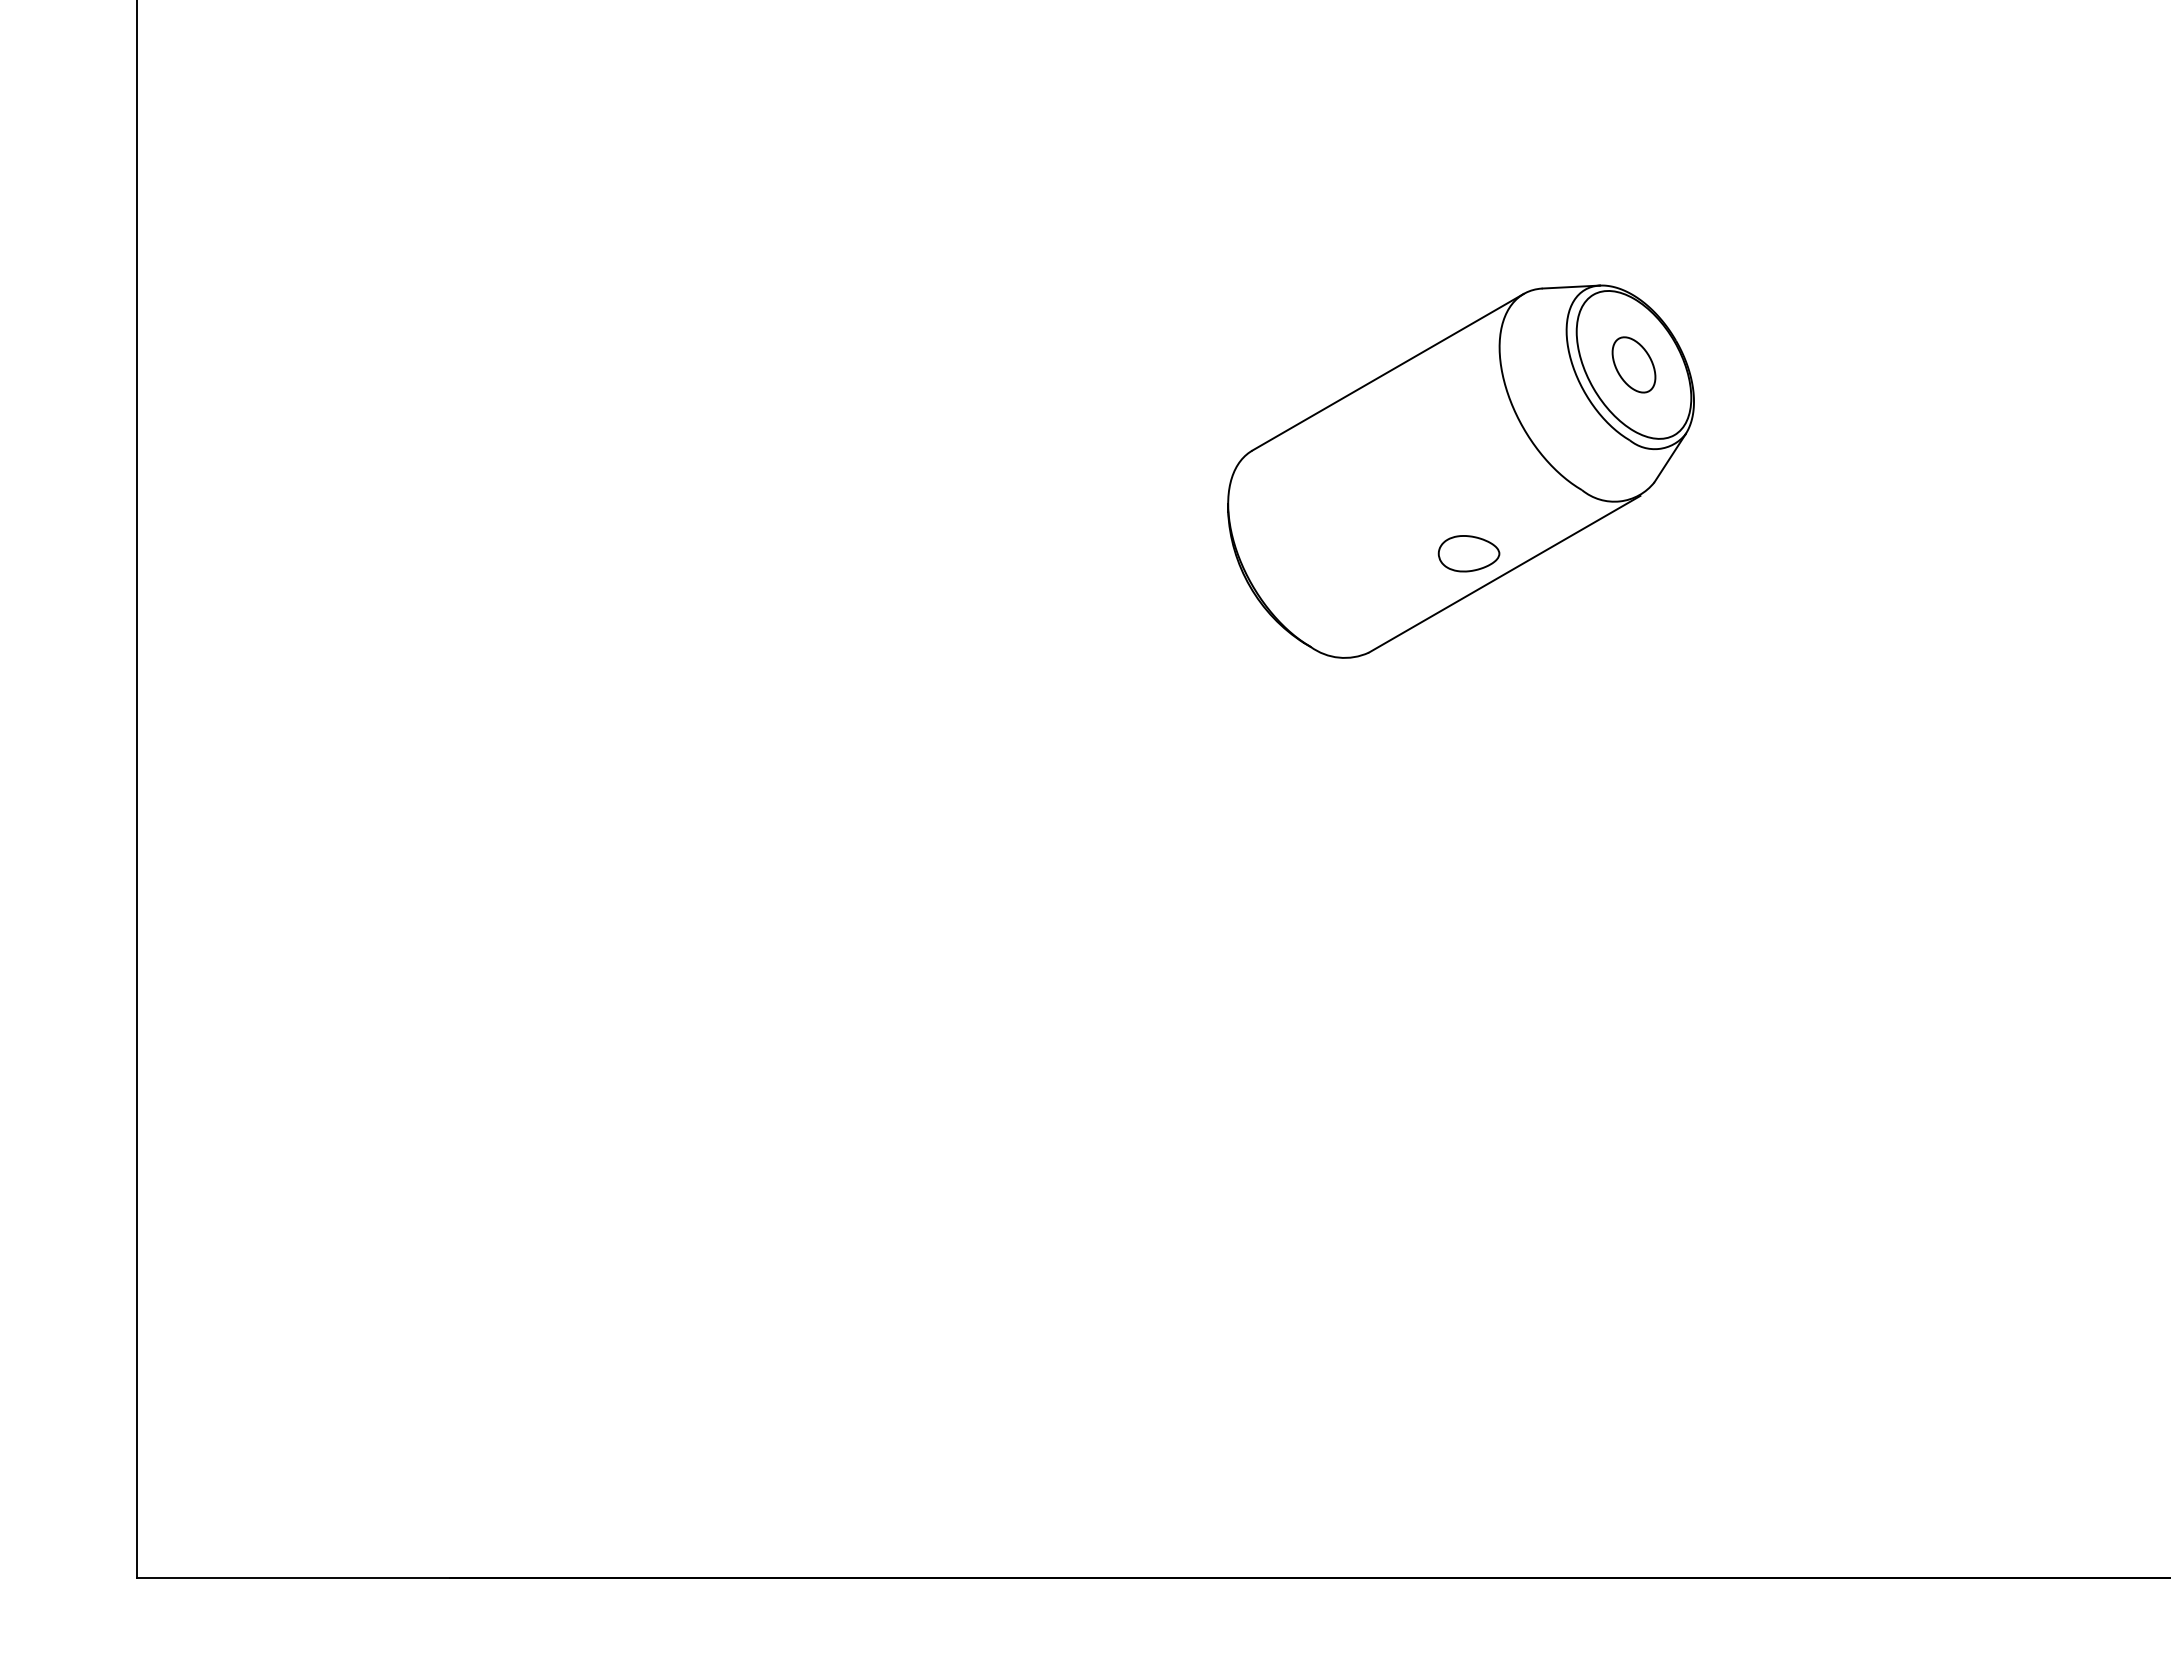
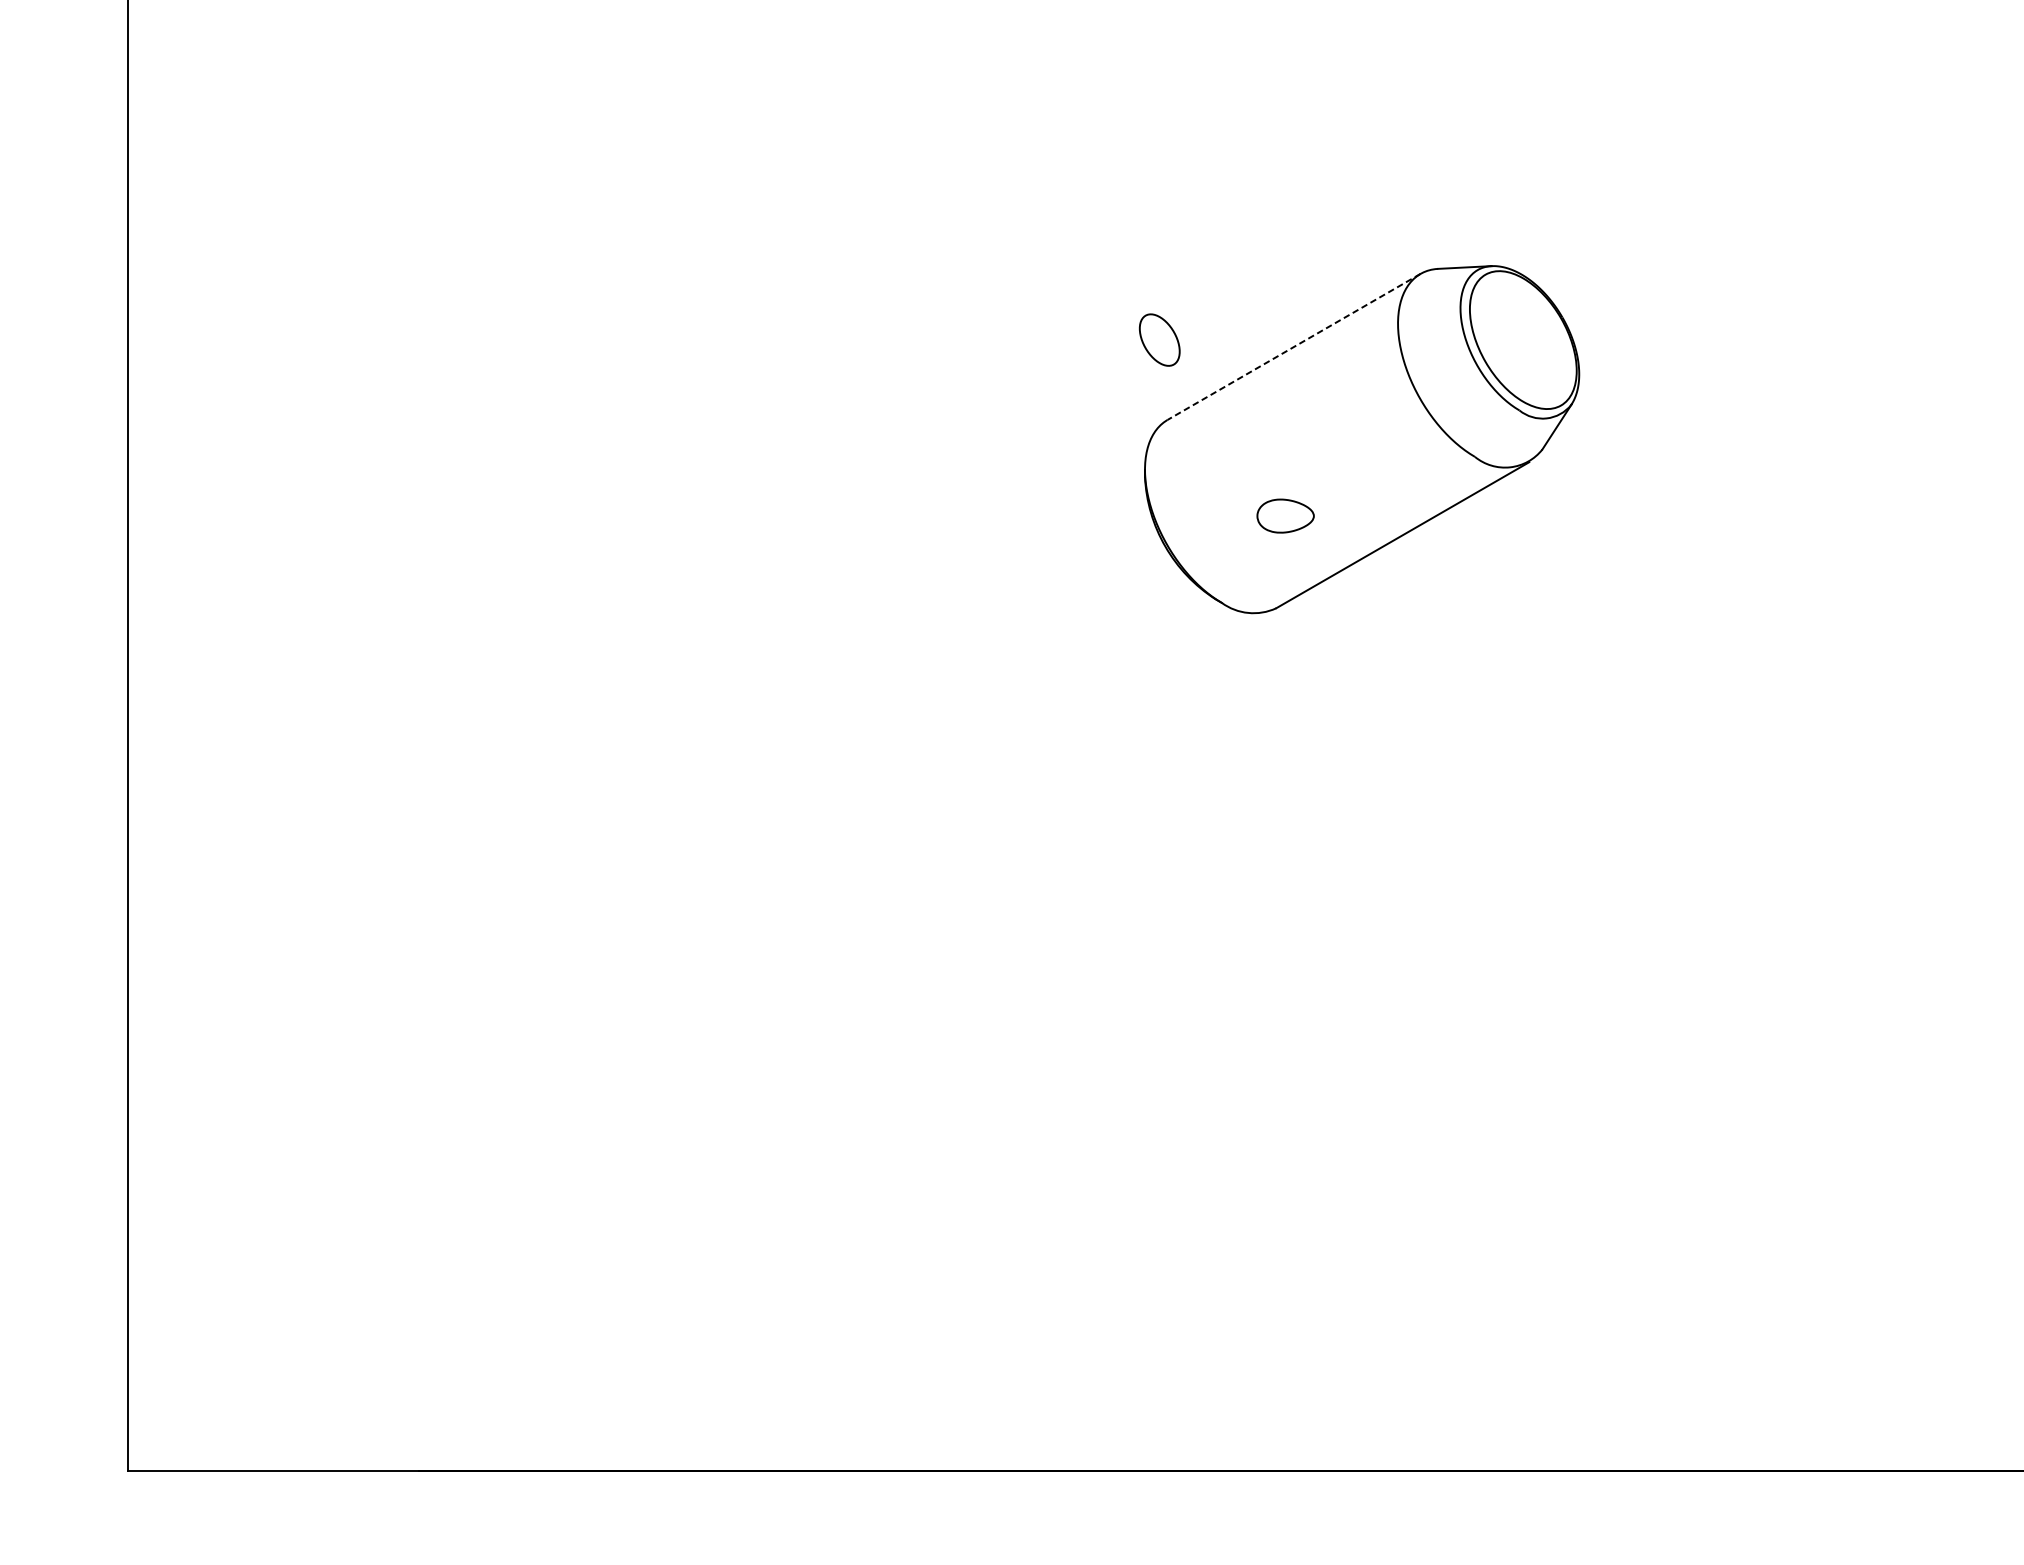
part: (1633, 364) -> (1159, 339), moved
line: (1388, 372) -> (1294, 347), solid -> dashed
part: (1468, 553) -> (1285, 515), moved

